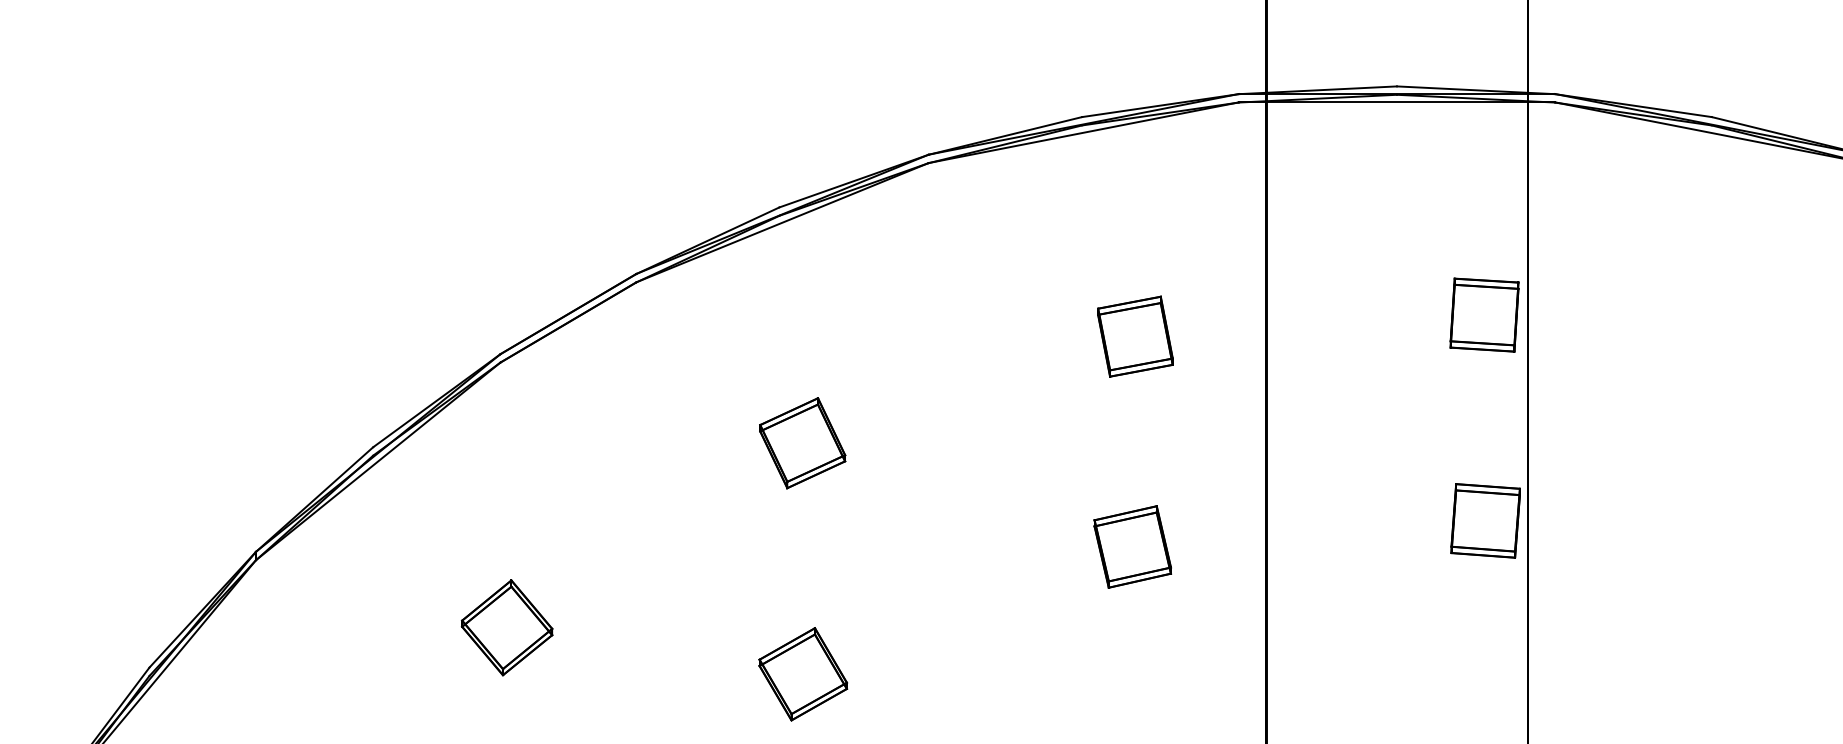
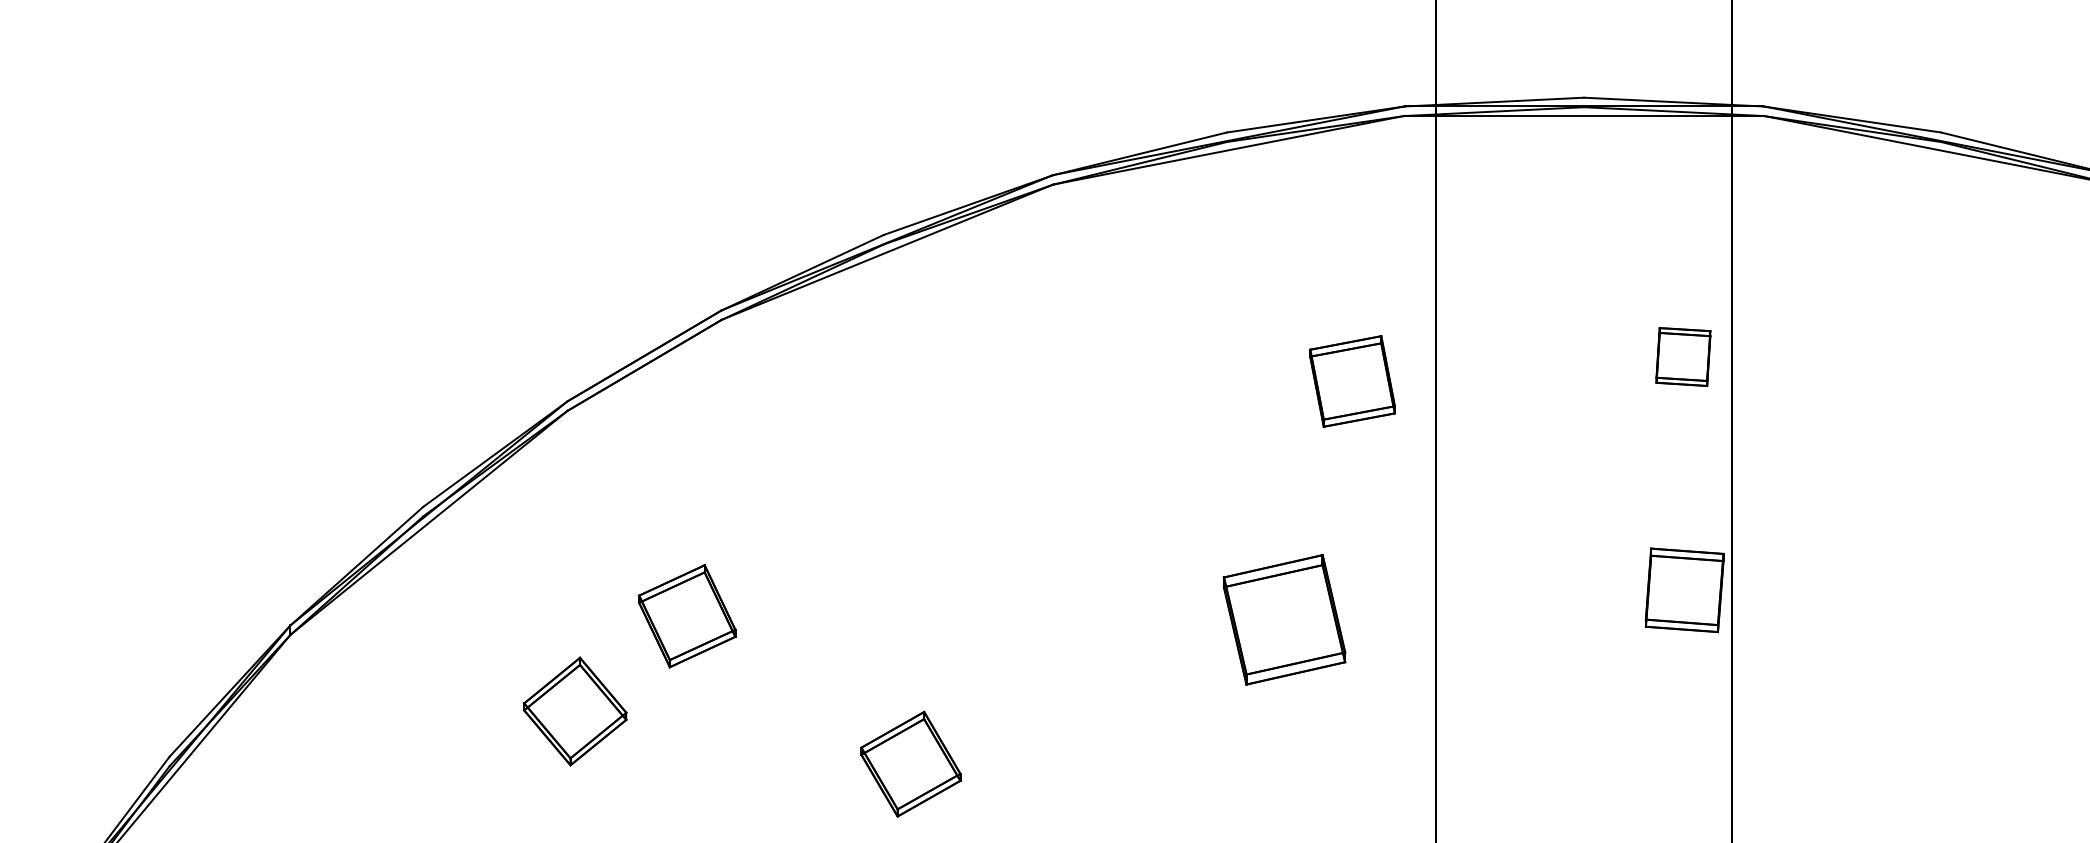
part: (1484, 314) -> (1683, 356), size x0.7
part: (1135, 336) -> (1352, 381), moved
part: (802, 443) -> (687, 616), moved
part: (1132, 546) -> (1284, 619), size x1.4

